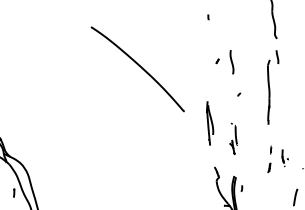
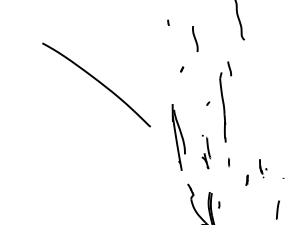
line: (231, 62) -> (194, 39), moved
part: (273, 87) -> (228, 101), moved
part: (210, 123) -> (179, 137), size x1.4
curve: (271, 149) -> (229, 161), moved

